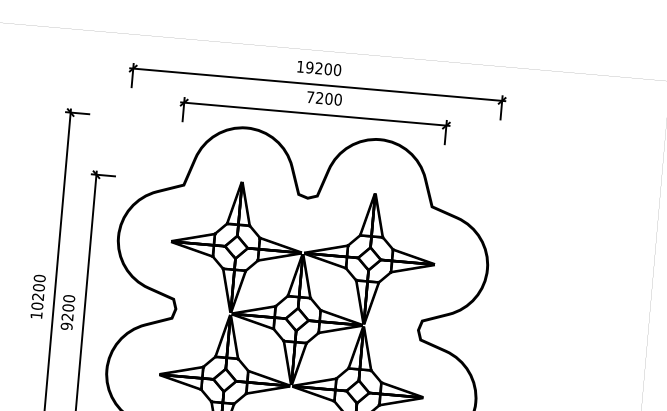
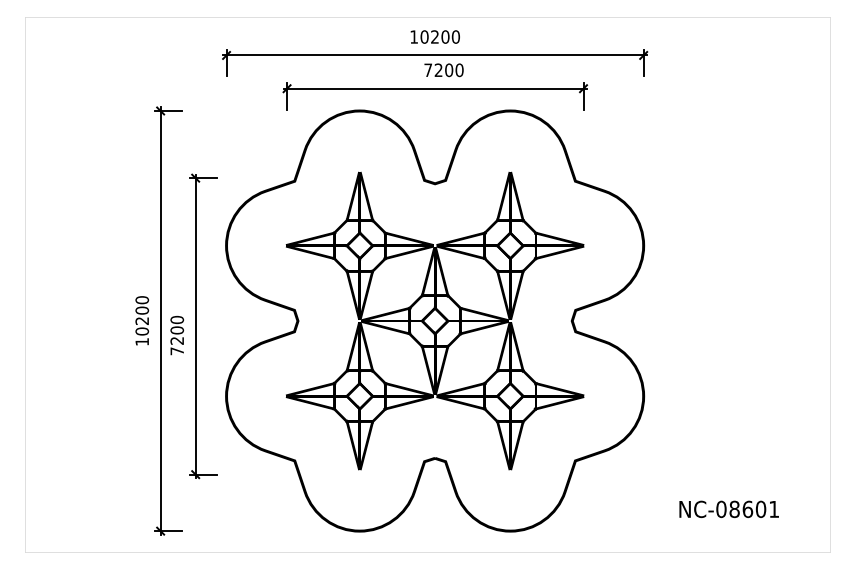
text: (309, 67) -> (424, 36), 19200 -> 10200
text: (66, 326) -> (177, 351), 9200 -> 7200

